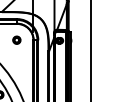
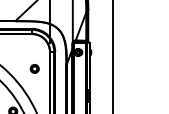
part: (16, 39) -> (34, 68), moved

